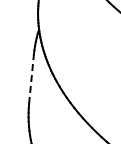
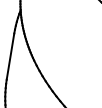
line: (31, 79) -> (10, 56), dashed -> solid

